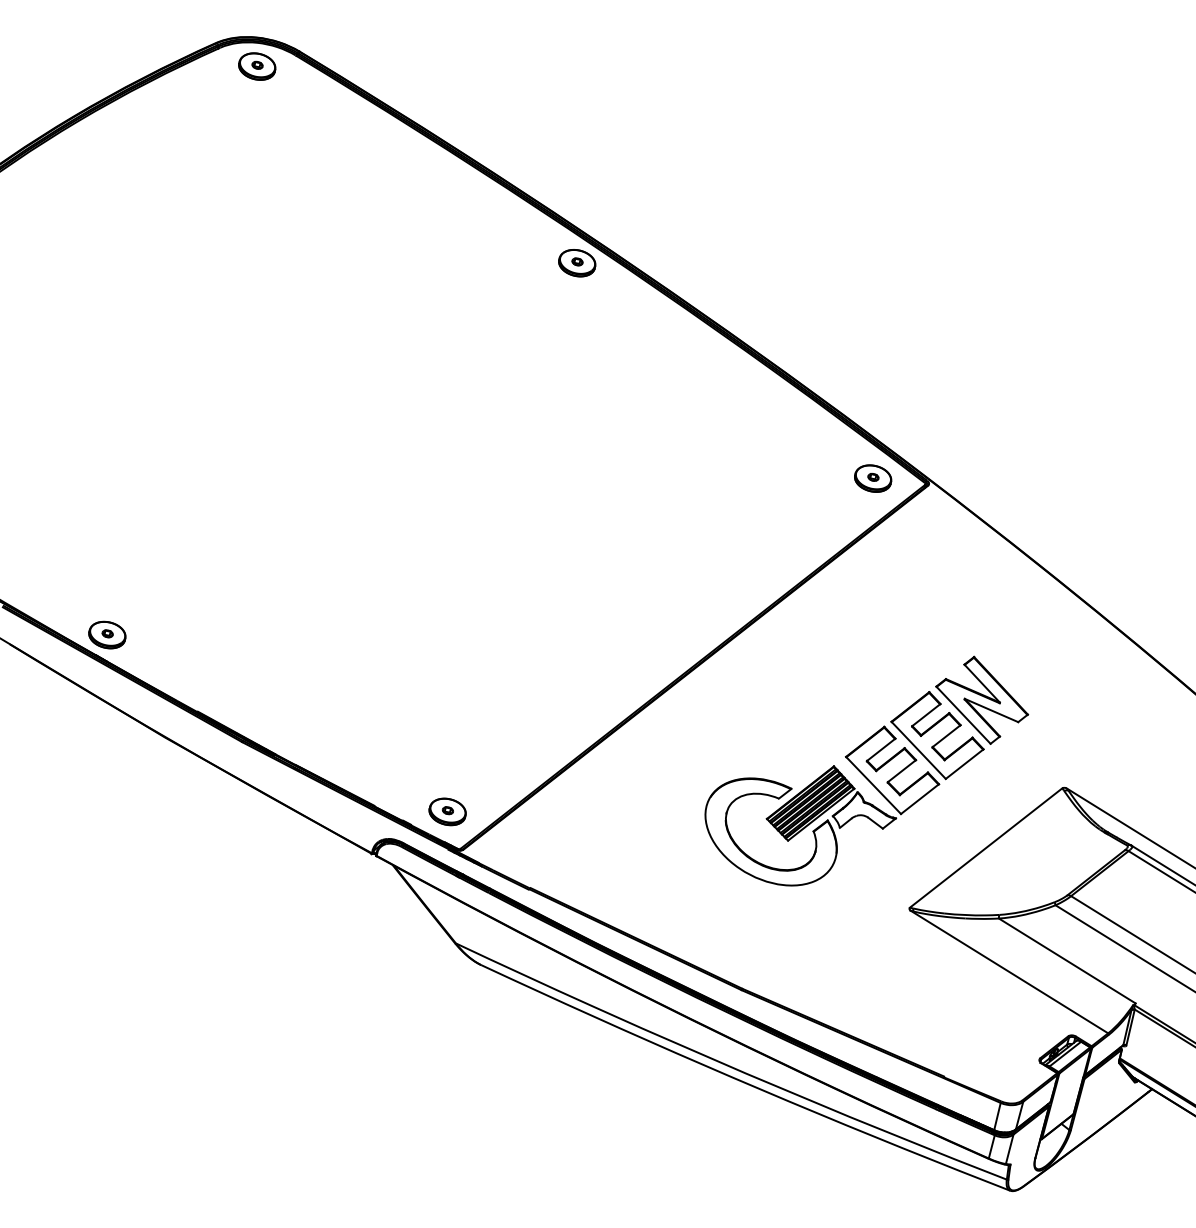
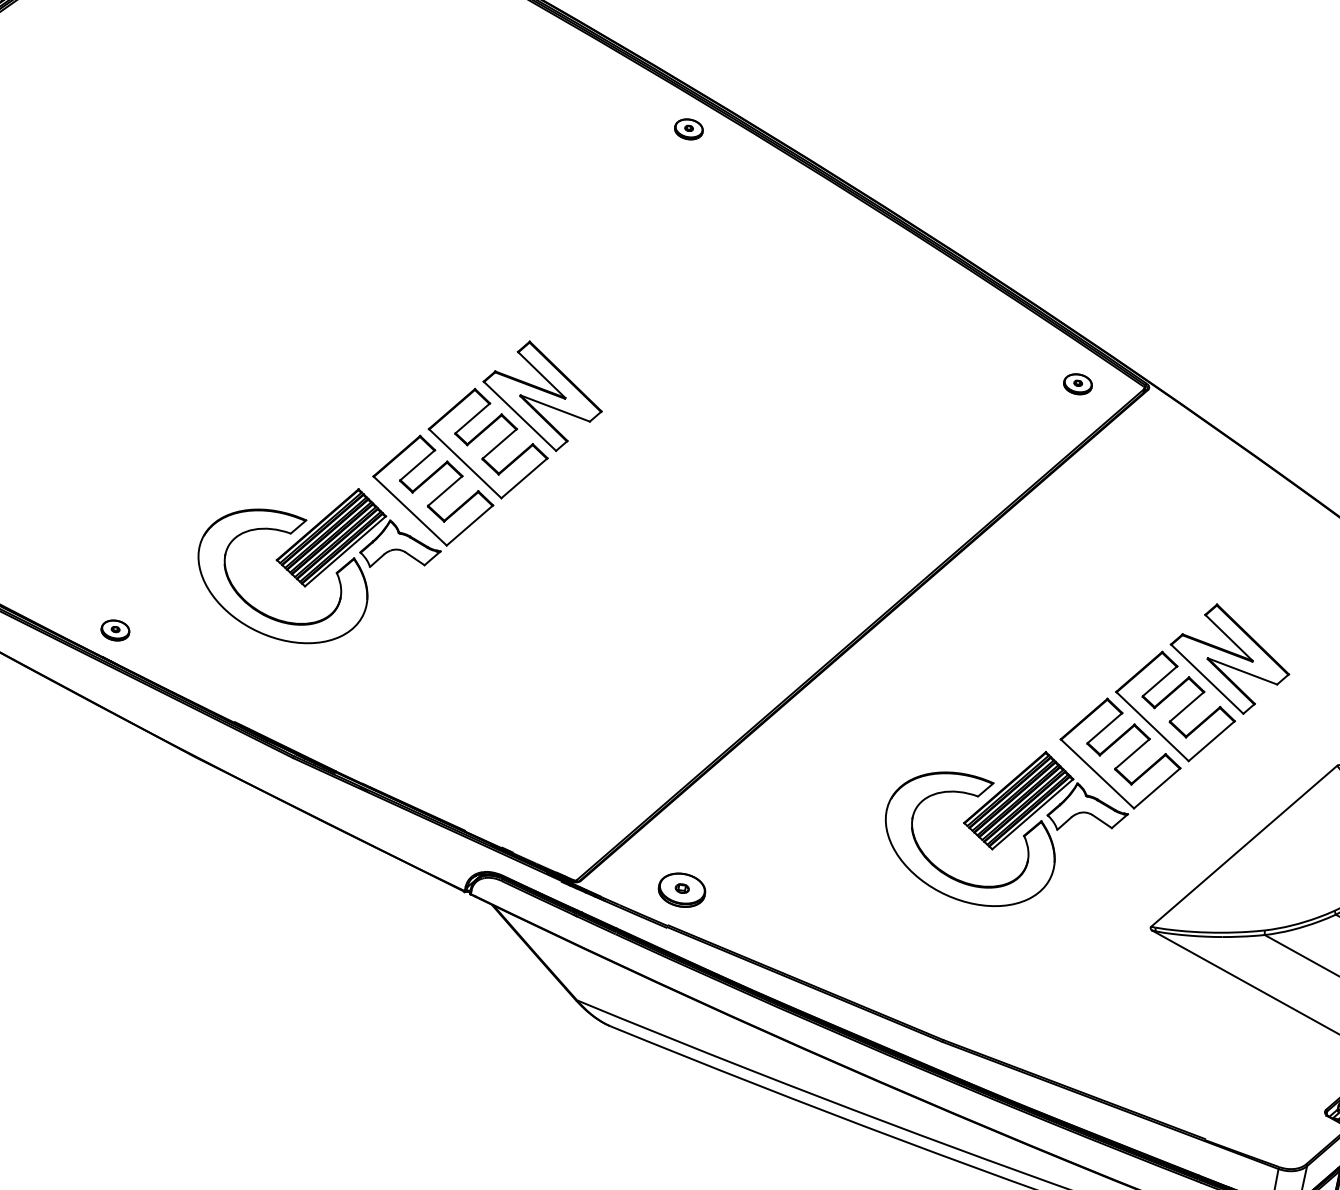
part: (577, 263) -> (689, 129), size x0.6
part: (873, 478) -> (1078, 384), size x0.6
part: (336, 537) -> (400, 492), added
part: (107, 634) -> (115, 629), size x0.6
part: (447, 811) -> (681, 889), moved

